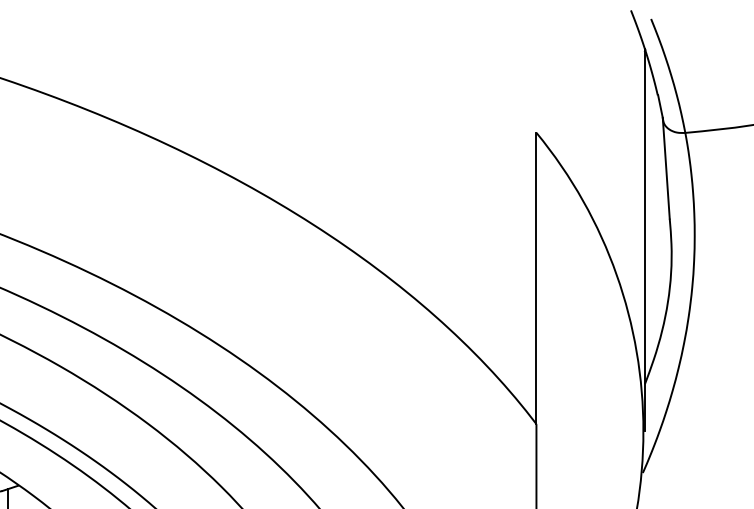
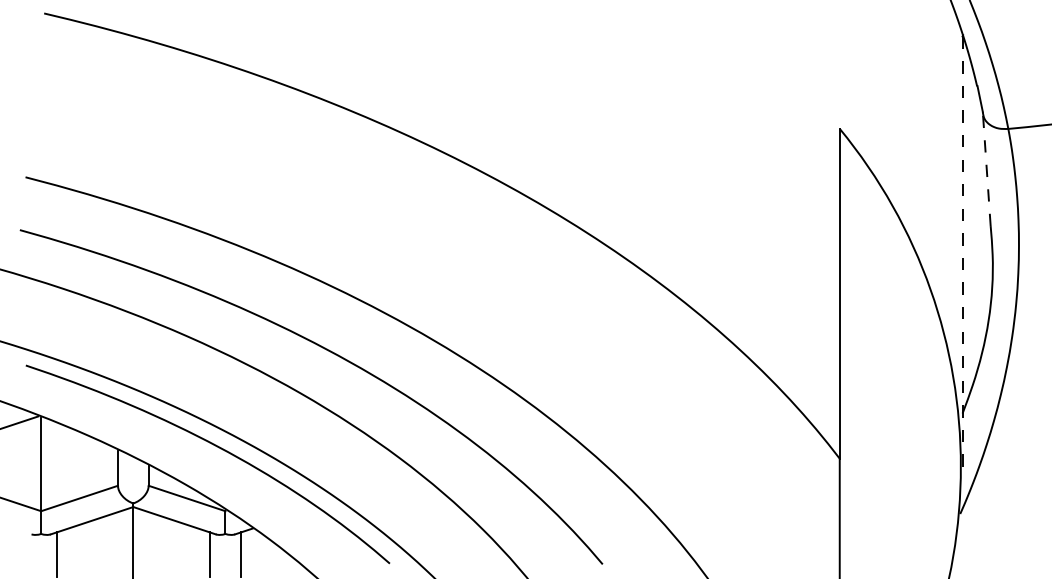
line: (666, 167) -> (986, 168), solid -> dashed
line: (644, 239) -> (962, 249), solid -> dashed

